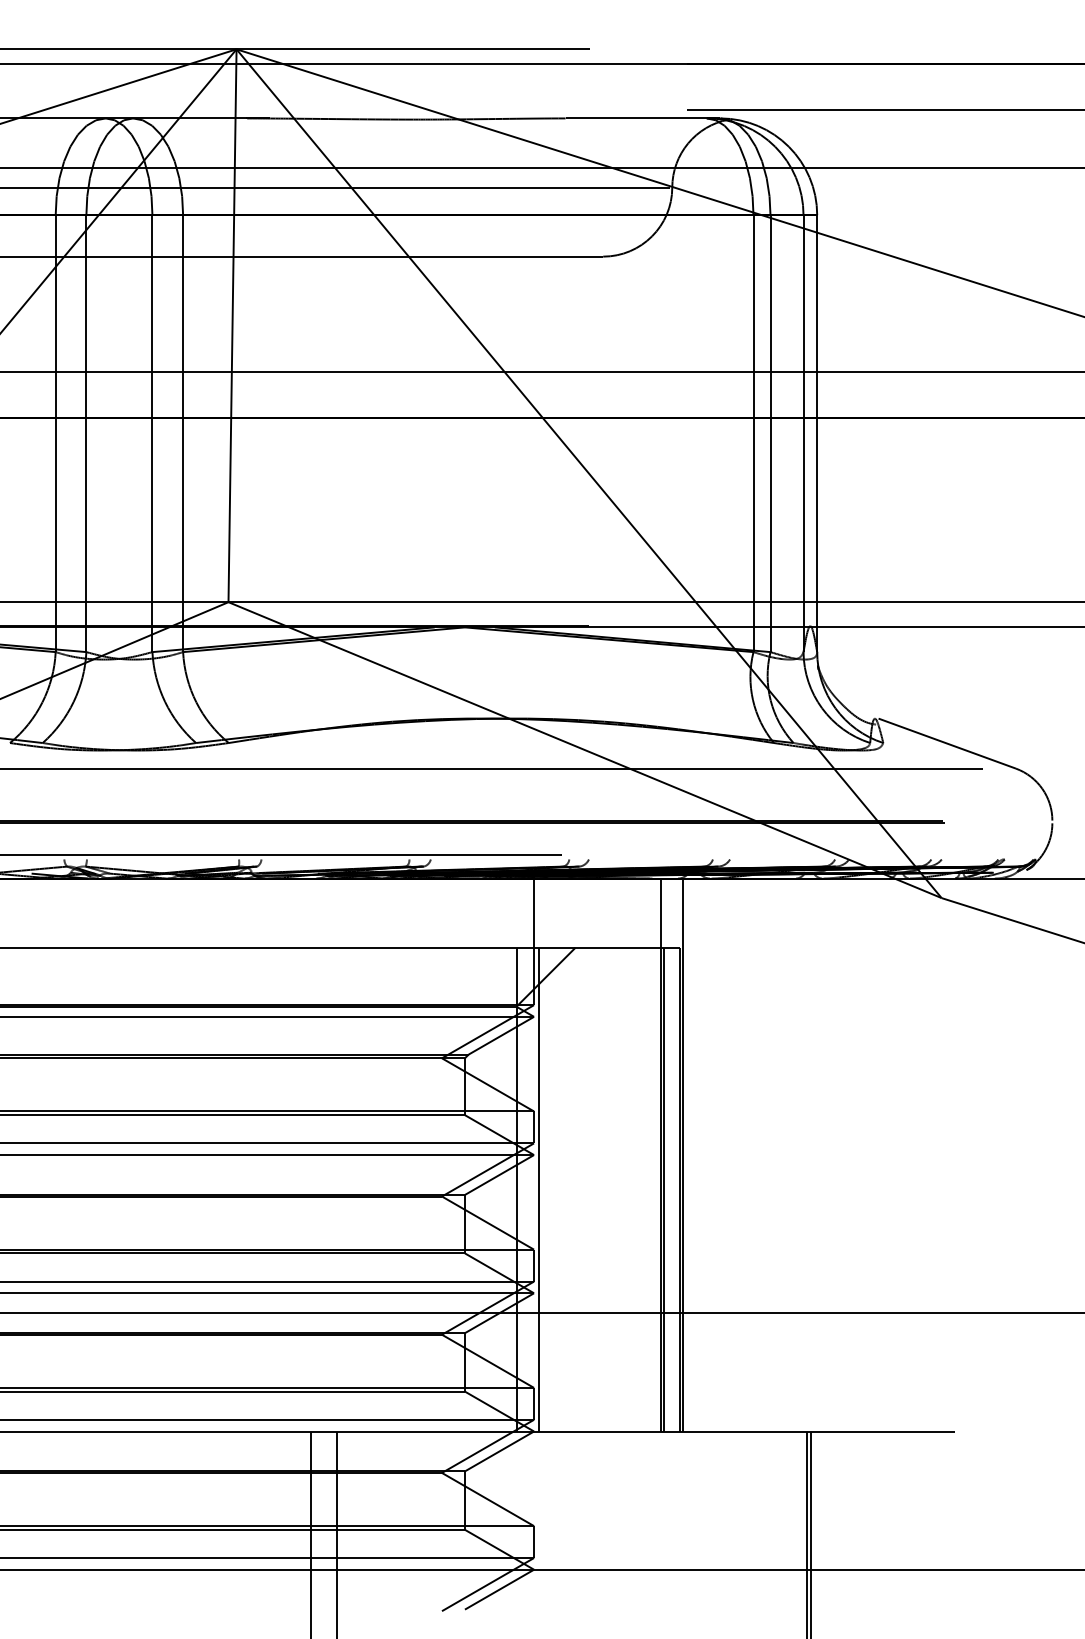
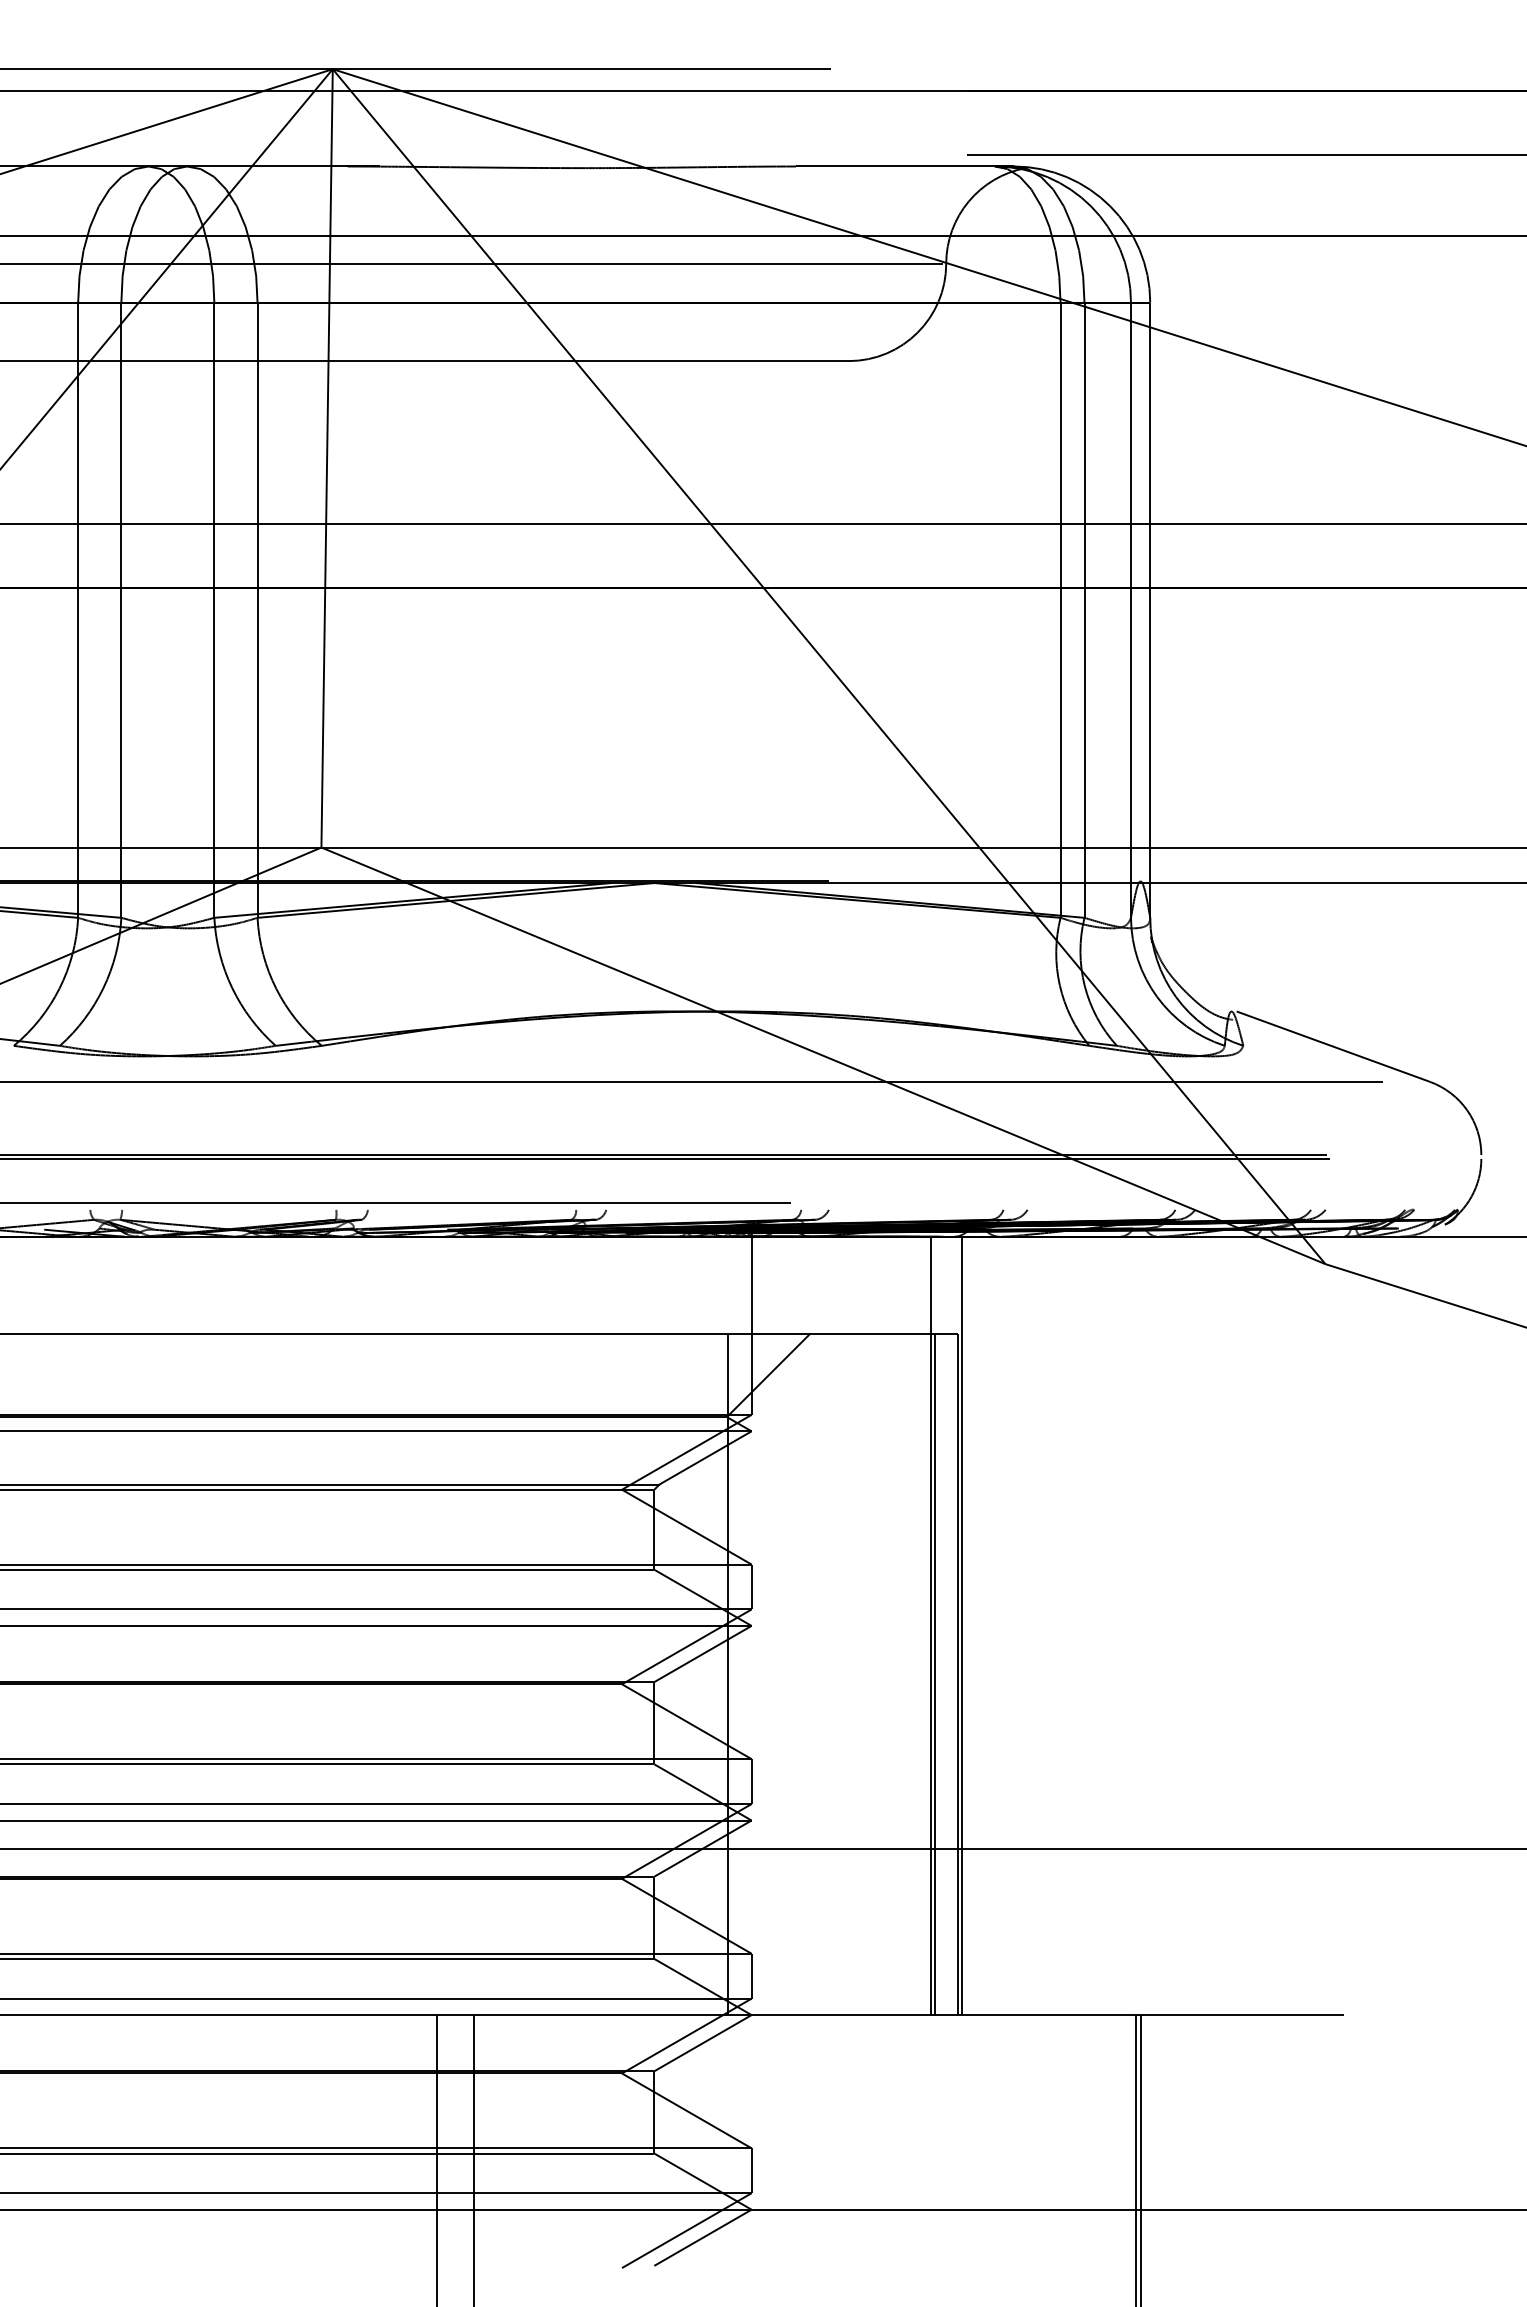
line: (538, 1189) -> (758, 1674), removed

